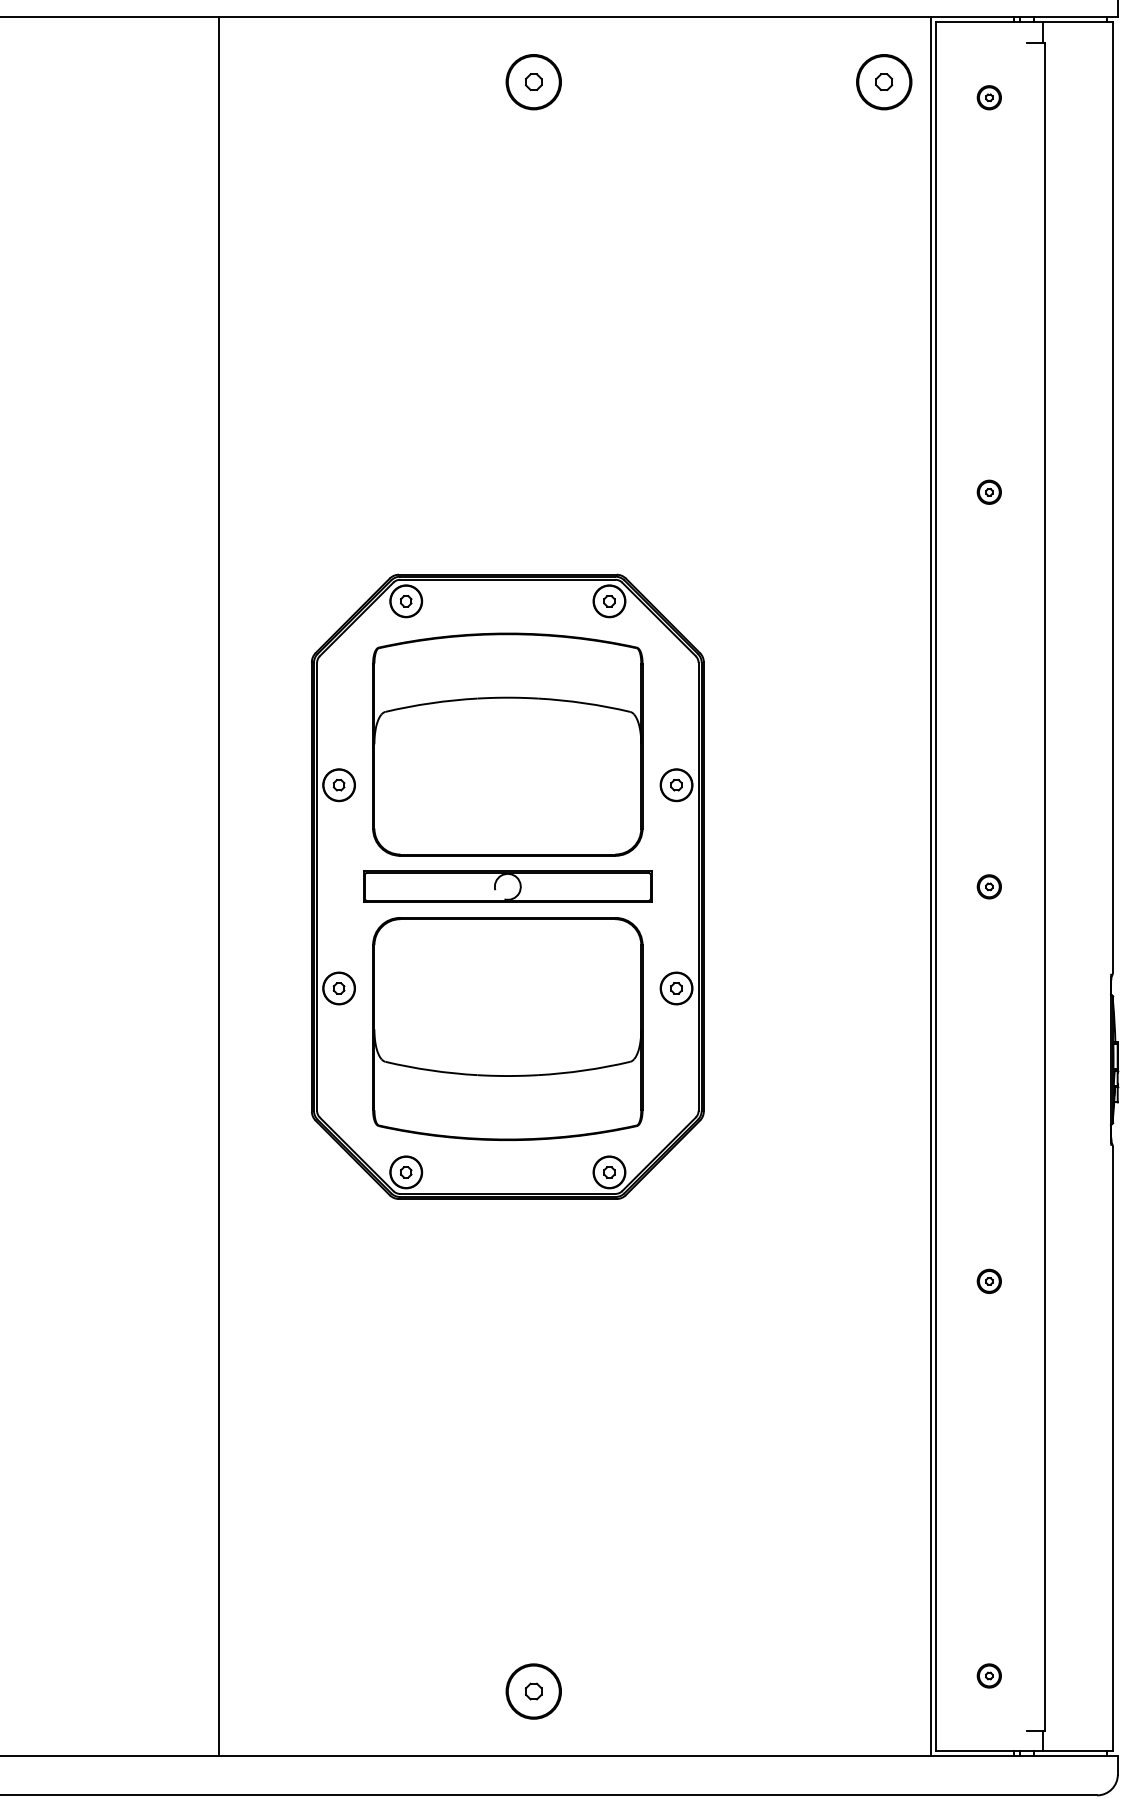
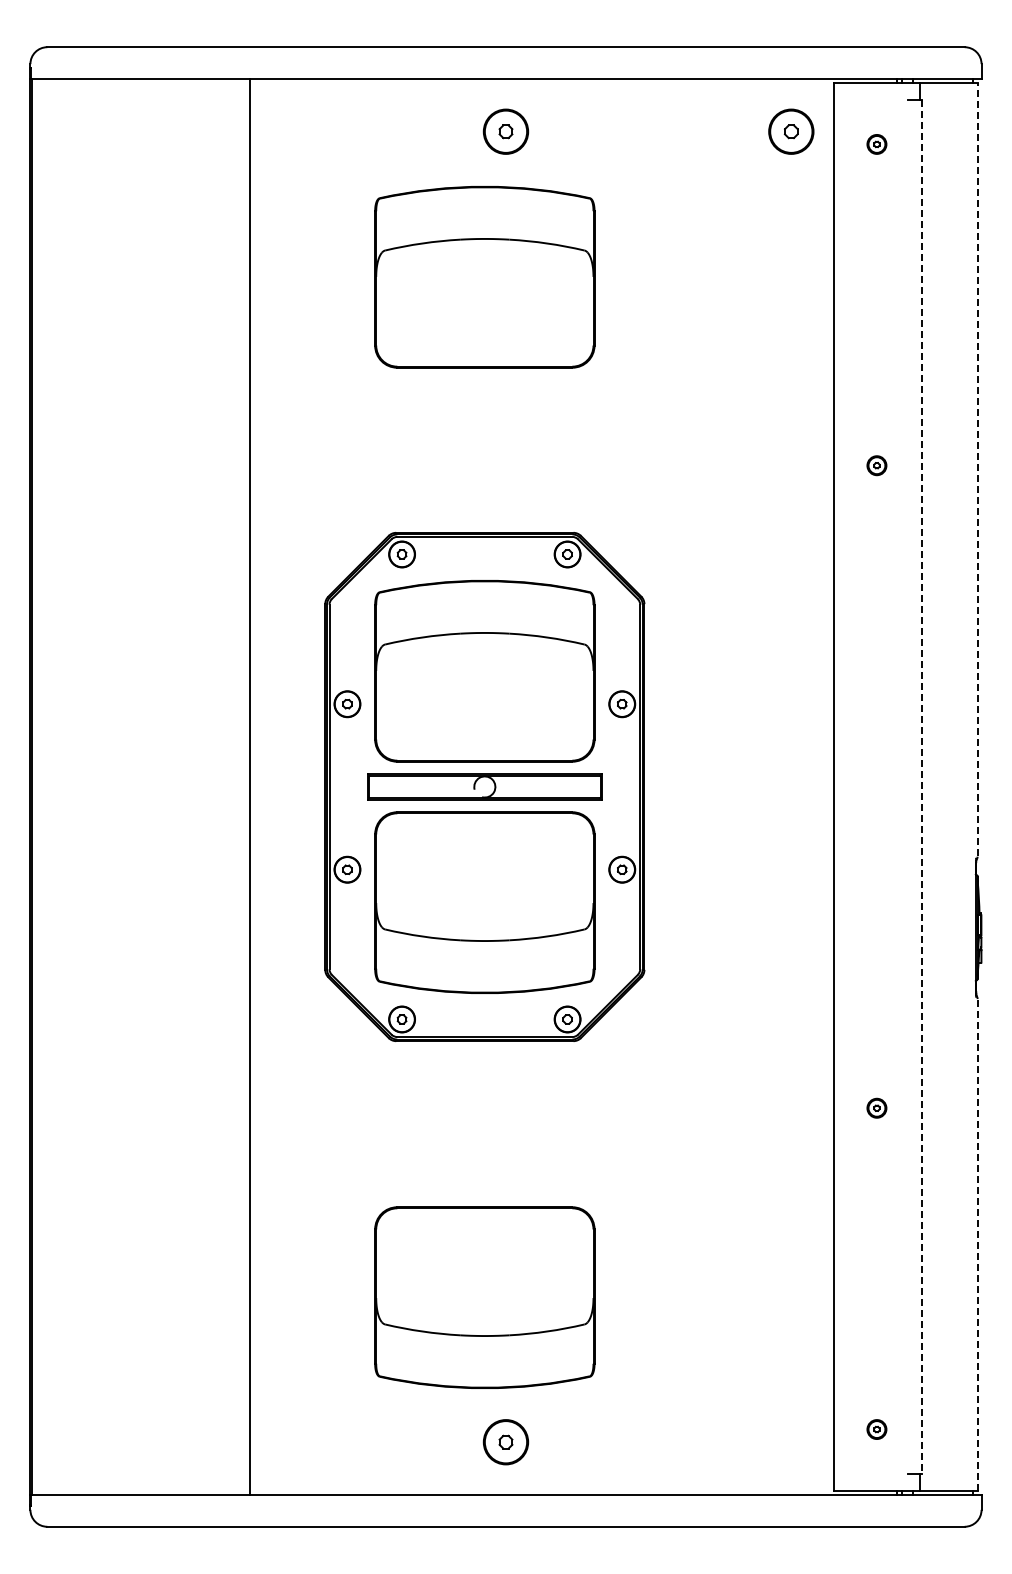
part: (507, 261) -> (484, 277), added
line: (1112, 496) -> (977, 469), solid -> dashed
line: (931, 886) -> (829, 786), removed
part: (988, 886) -> (876, 786), removed
line: (1045, 887) -> (922, 787), solid -> dashed
line: (1112, 1448) -> (977, 1244), solid -> dashed
part: (507, 1513) -> (484, 1297), added

